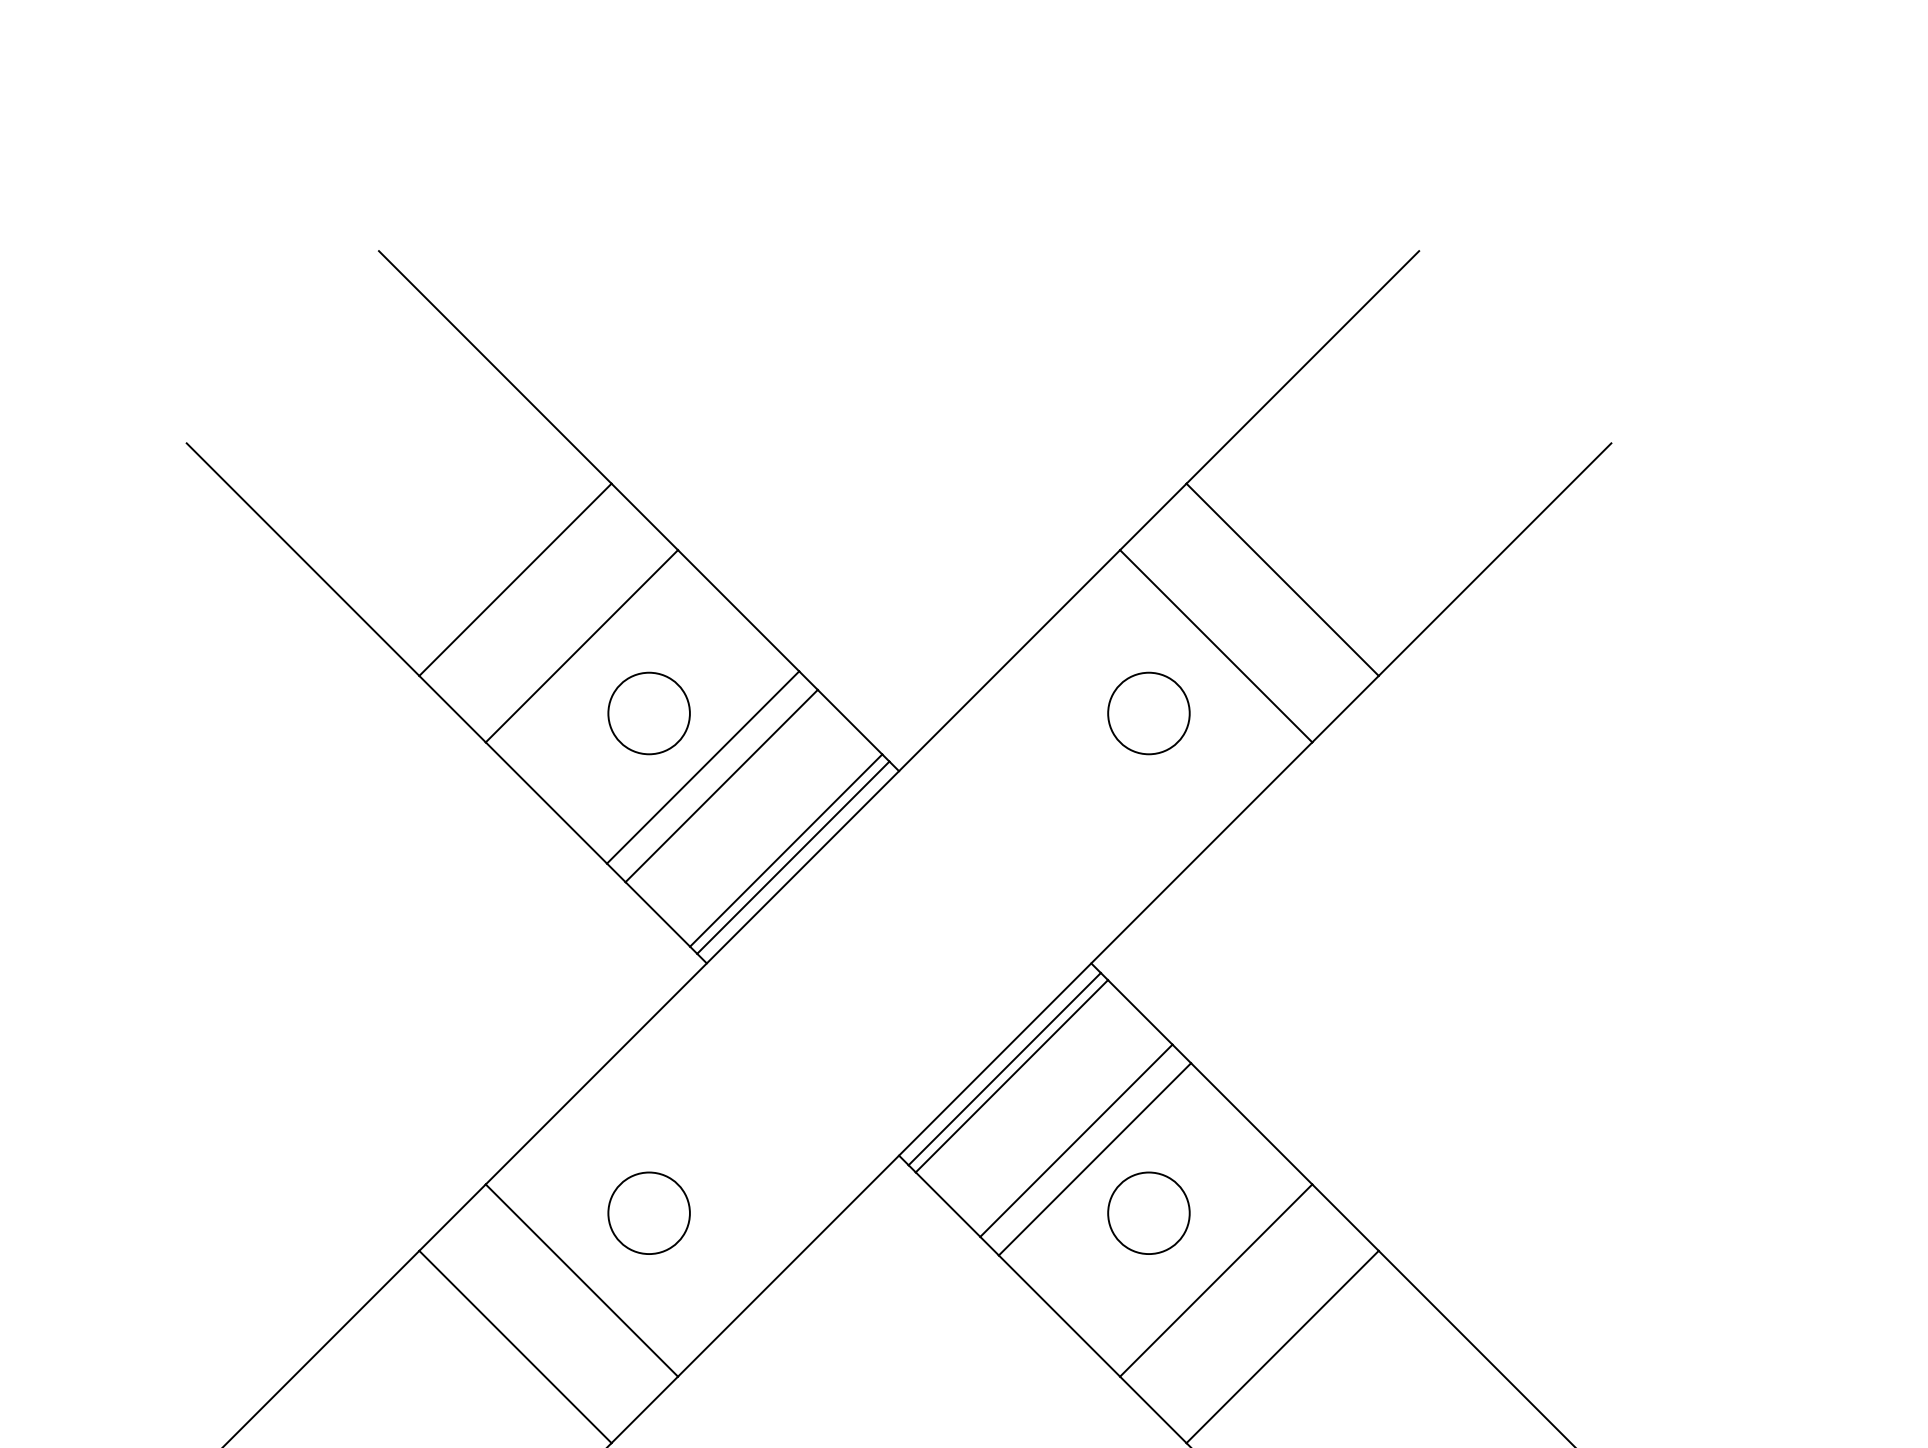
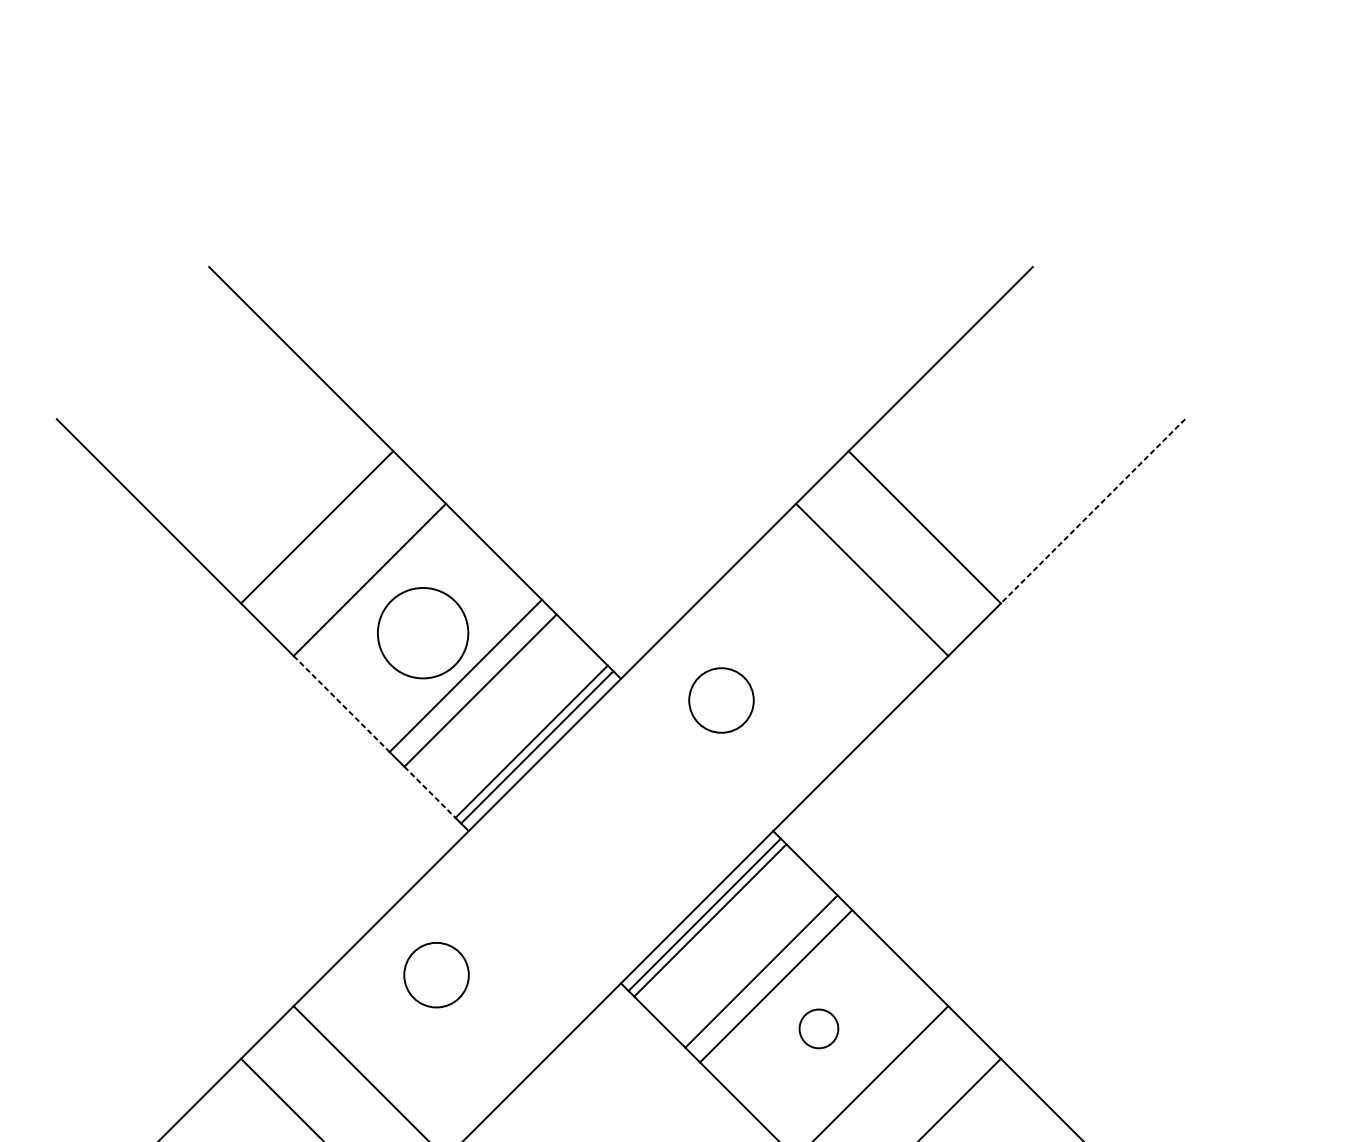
line: (1494, 559) -> (1092, 511), solid -> dashed
circle: (648, 713) -> (422, 633), size x1.4
circle: (1148, 713) -> (721, 700), moved
line: (546, 802) -> (341, 703), solid -> dashed
line: (657, 914) -> (429, 792), solid -> dashed
circle: (648, 1212) -> (436, 974), moved
circle: (1148, 1212) -> (818, 1028), size x0.6

